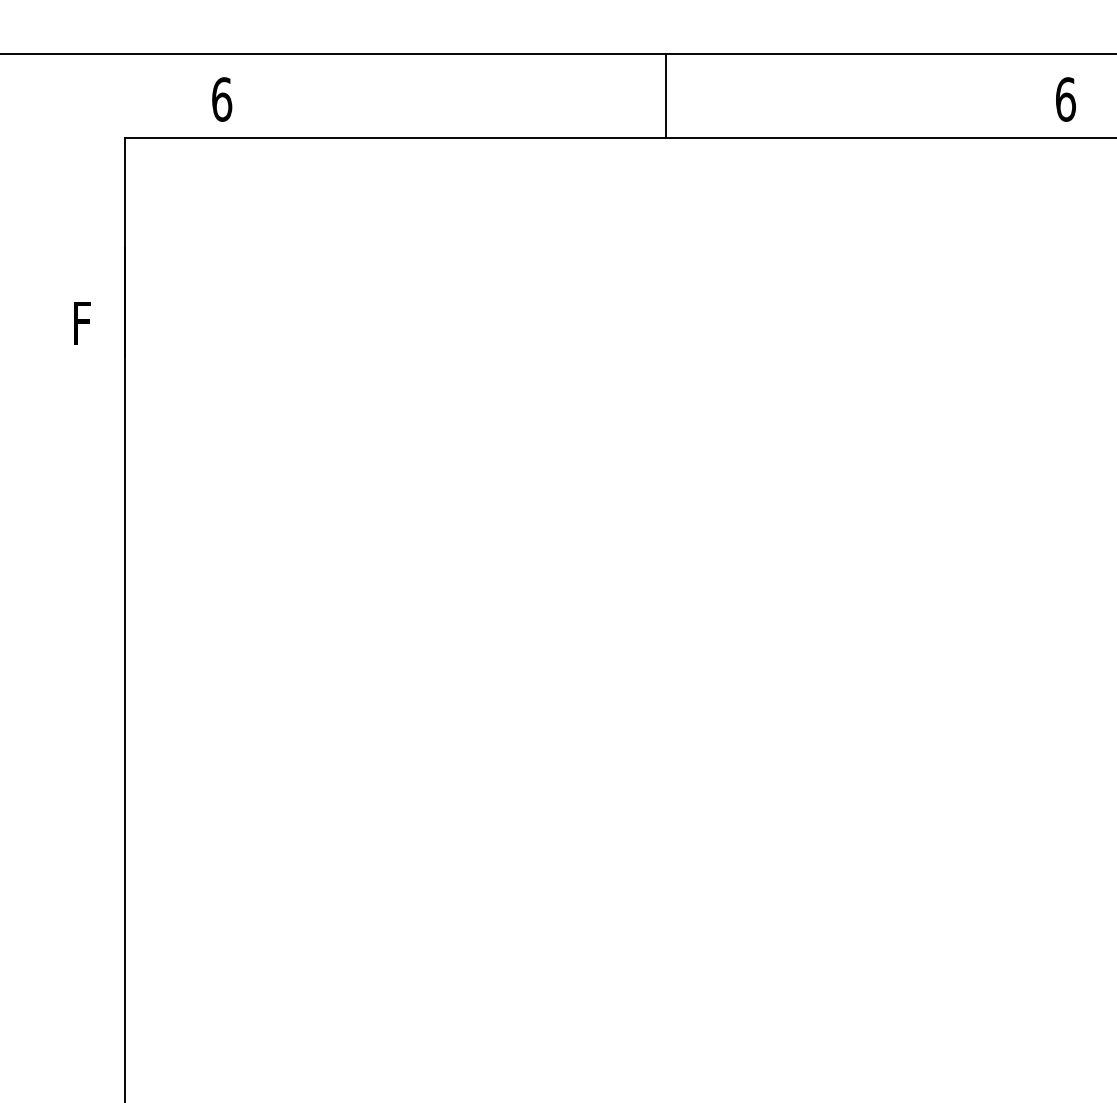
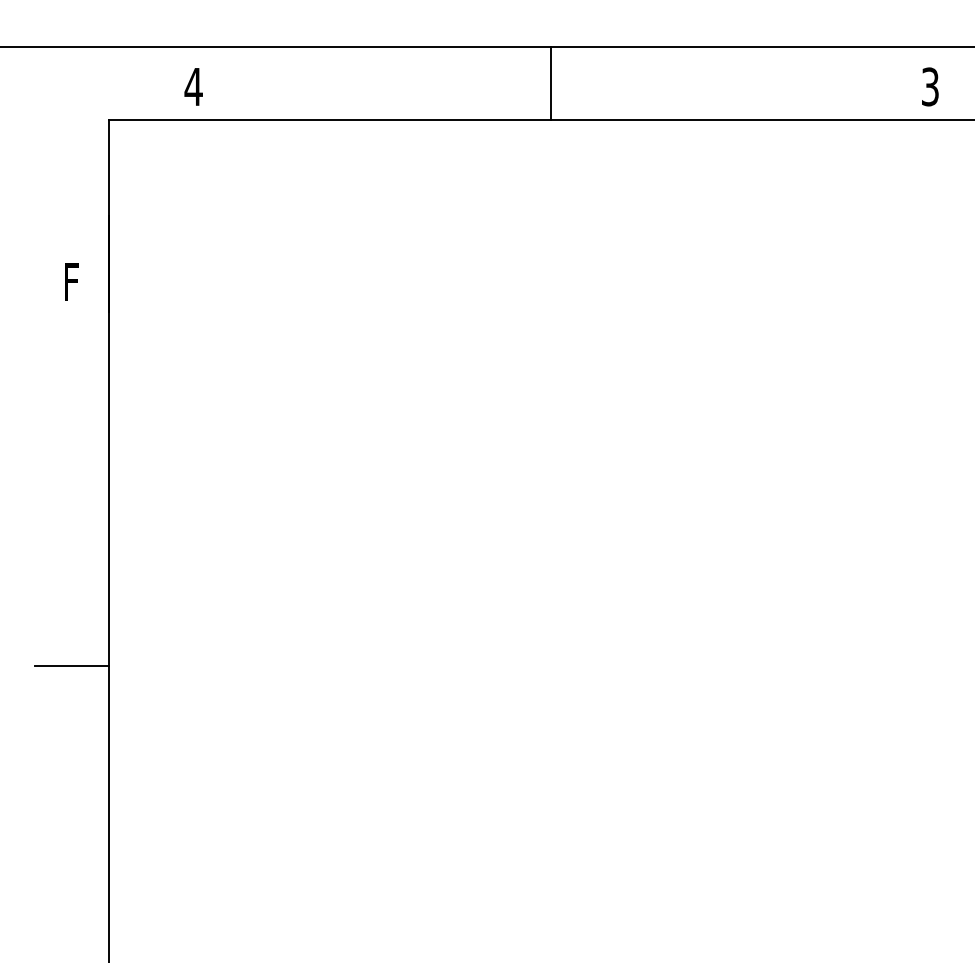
line: (666, 95) -> (551, 83), moved
text: (221, 99) -> (193, 86), 6 -> 4
text: (1065, 99) -> (930, 86), 6 -> 3
line: (82, 762) -> (71, 665), added

